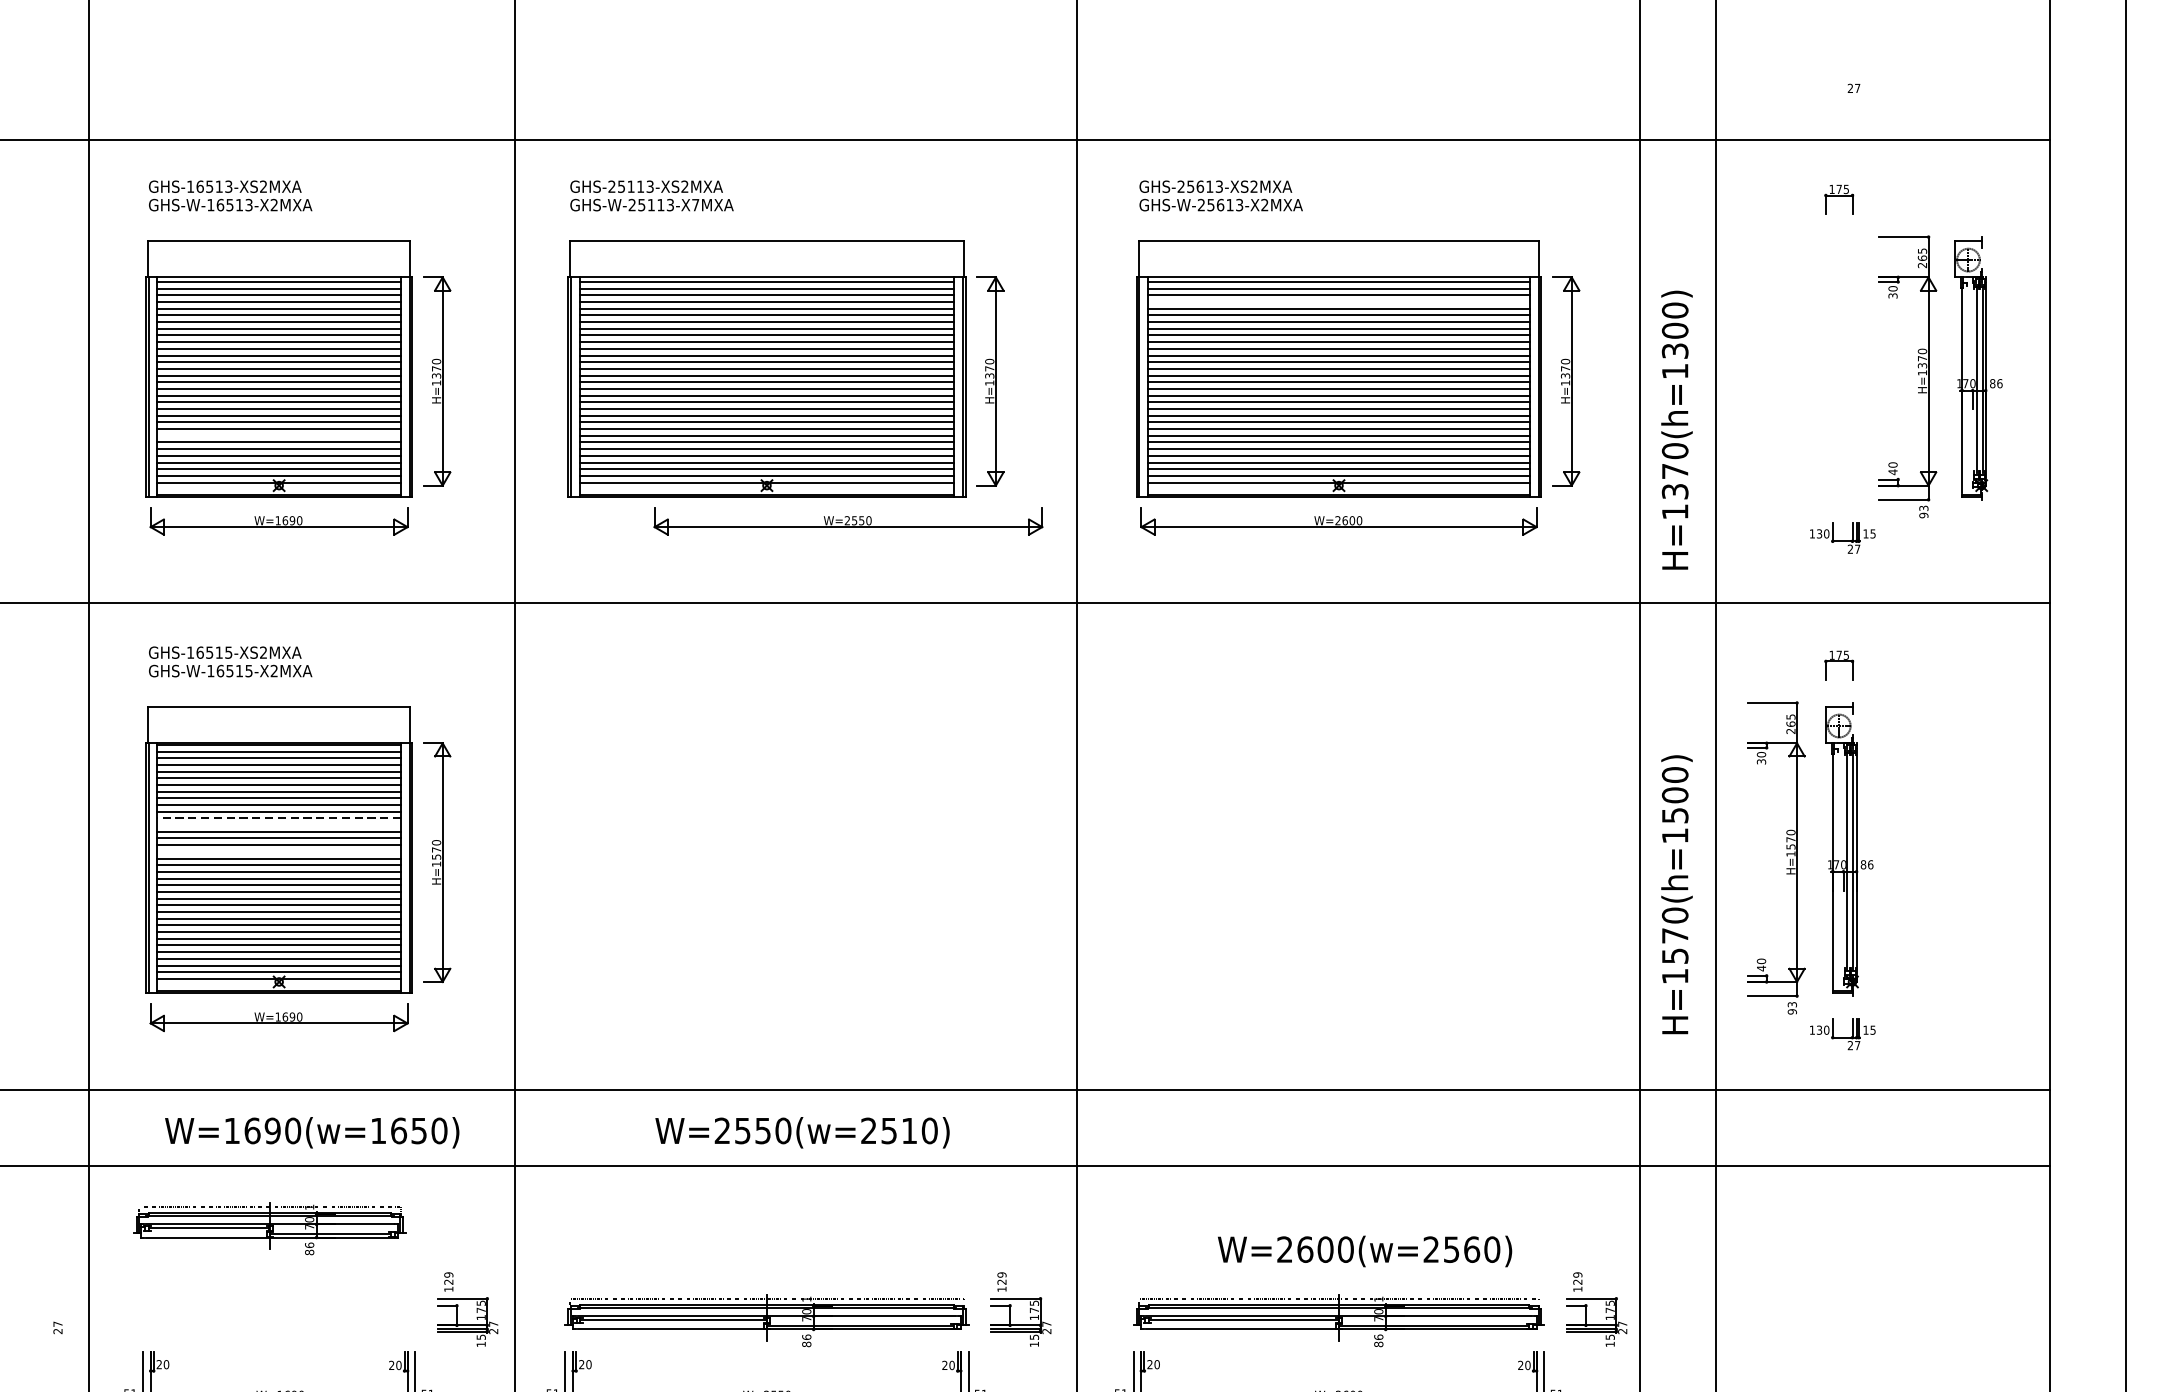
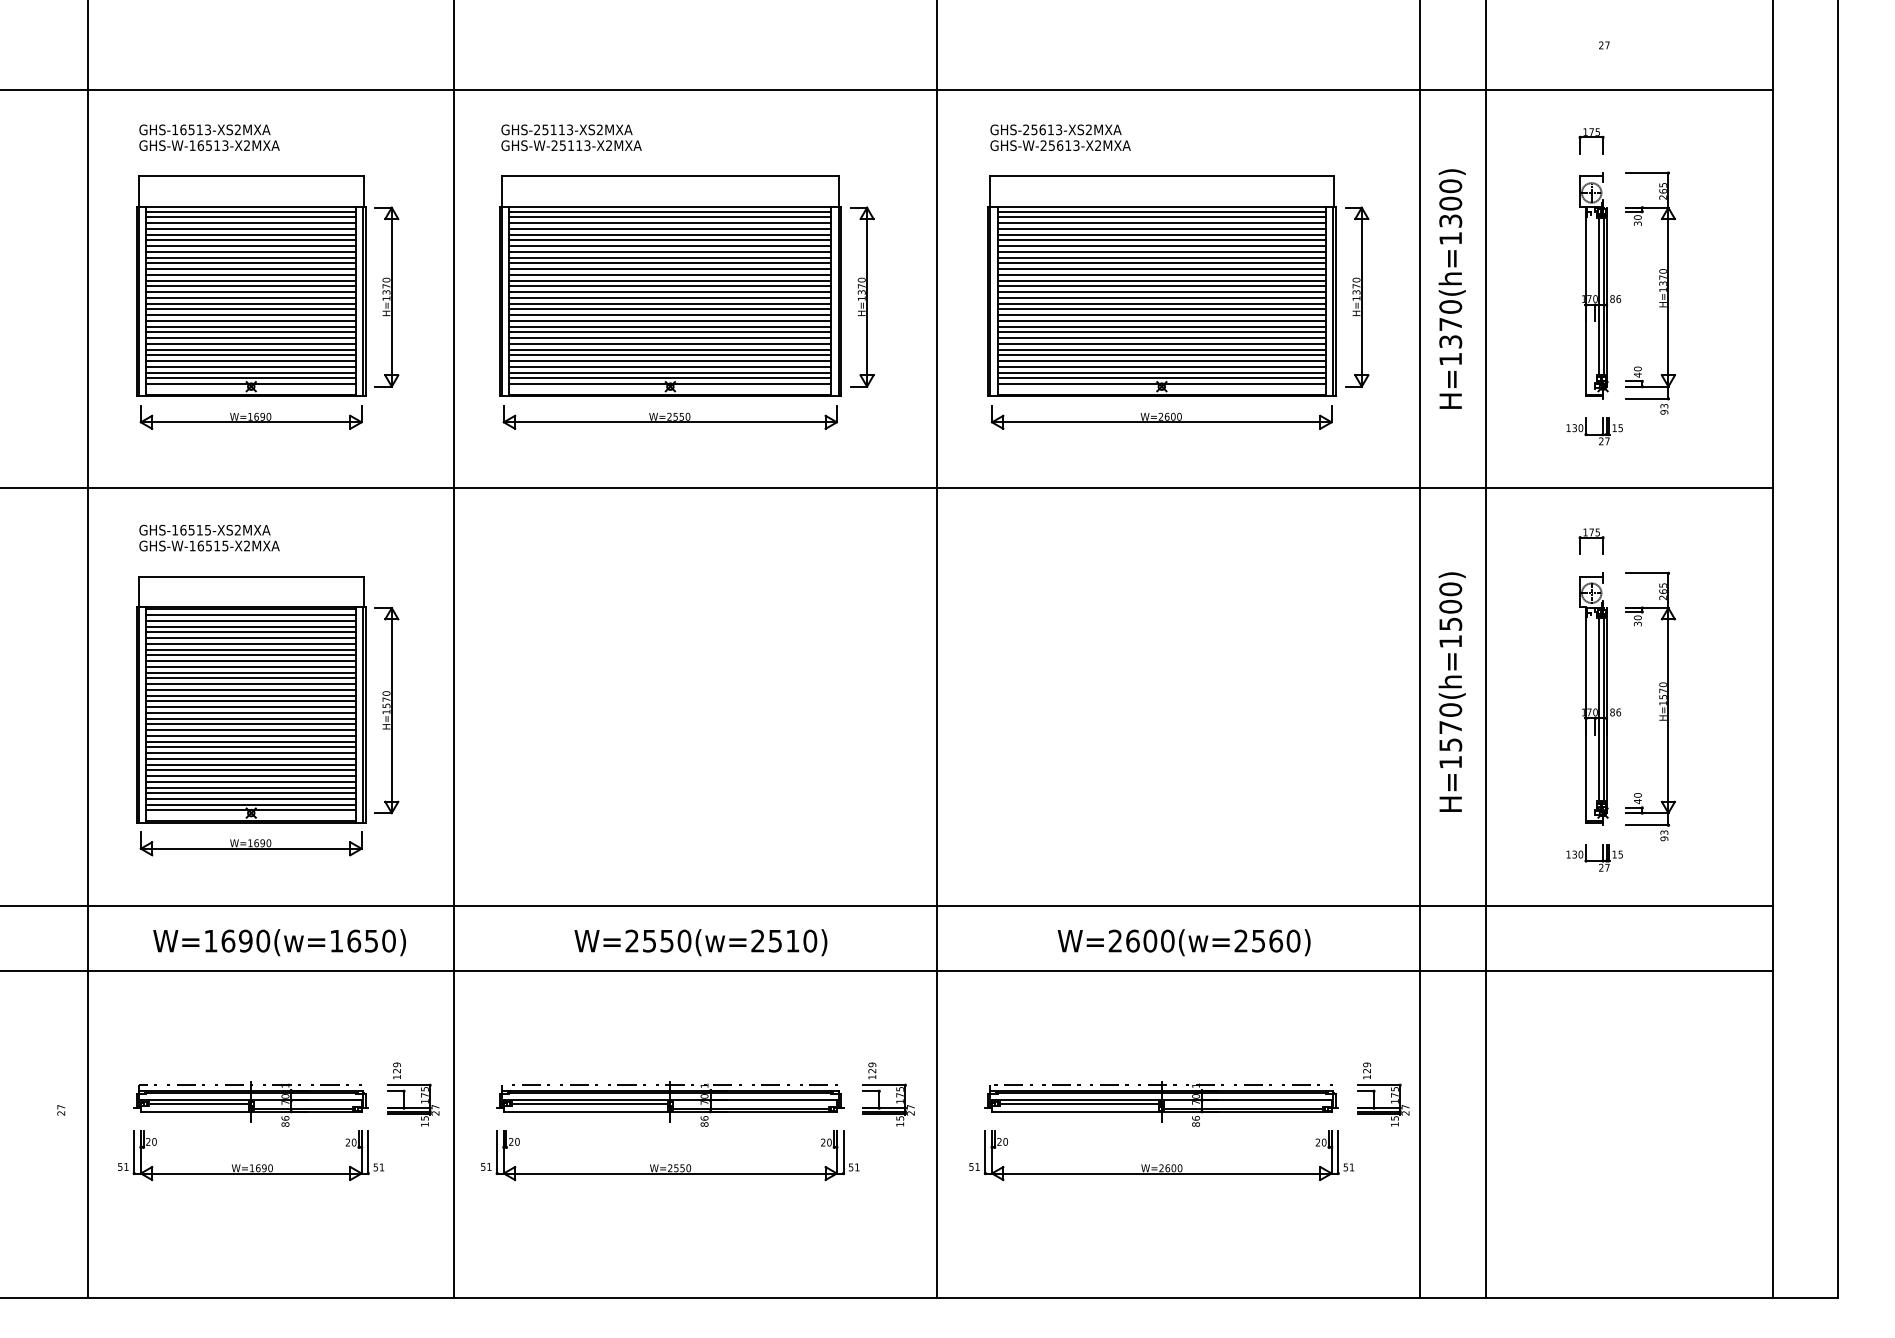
text: (696, 204) -> (609, 145), GHS-W-25113-X7MXA -> GHS-W-25113-X2MXA
line: (1338, 301) -> (1161, 228), added
part: (1978, 367) -> (1600, 285), moved
text: (1676, 429) -> (1451, 288), moved
line: (279, 435) -> (251, 343), added
part: (847, 521) -> (669, 417), moved
line: (279, 818) -> (251, 672), dashed -> solid
line: (279, 825) -> (251, 678), added
line: (279, 852) -> (251, 701), added
part: (1786, 855) -> (1659, 704), moved
text: (1676, 893) -> (1451, 691), moved
part: (268, 1227) -> (250, 1103), moved
text: (1364, 1251) -> (1183, 942), moved

